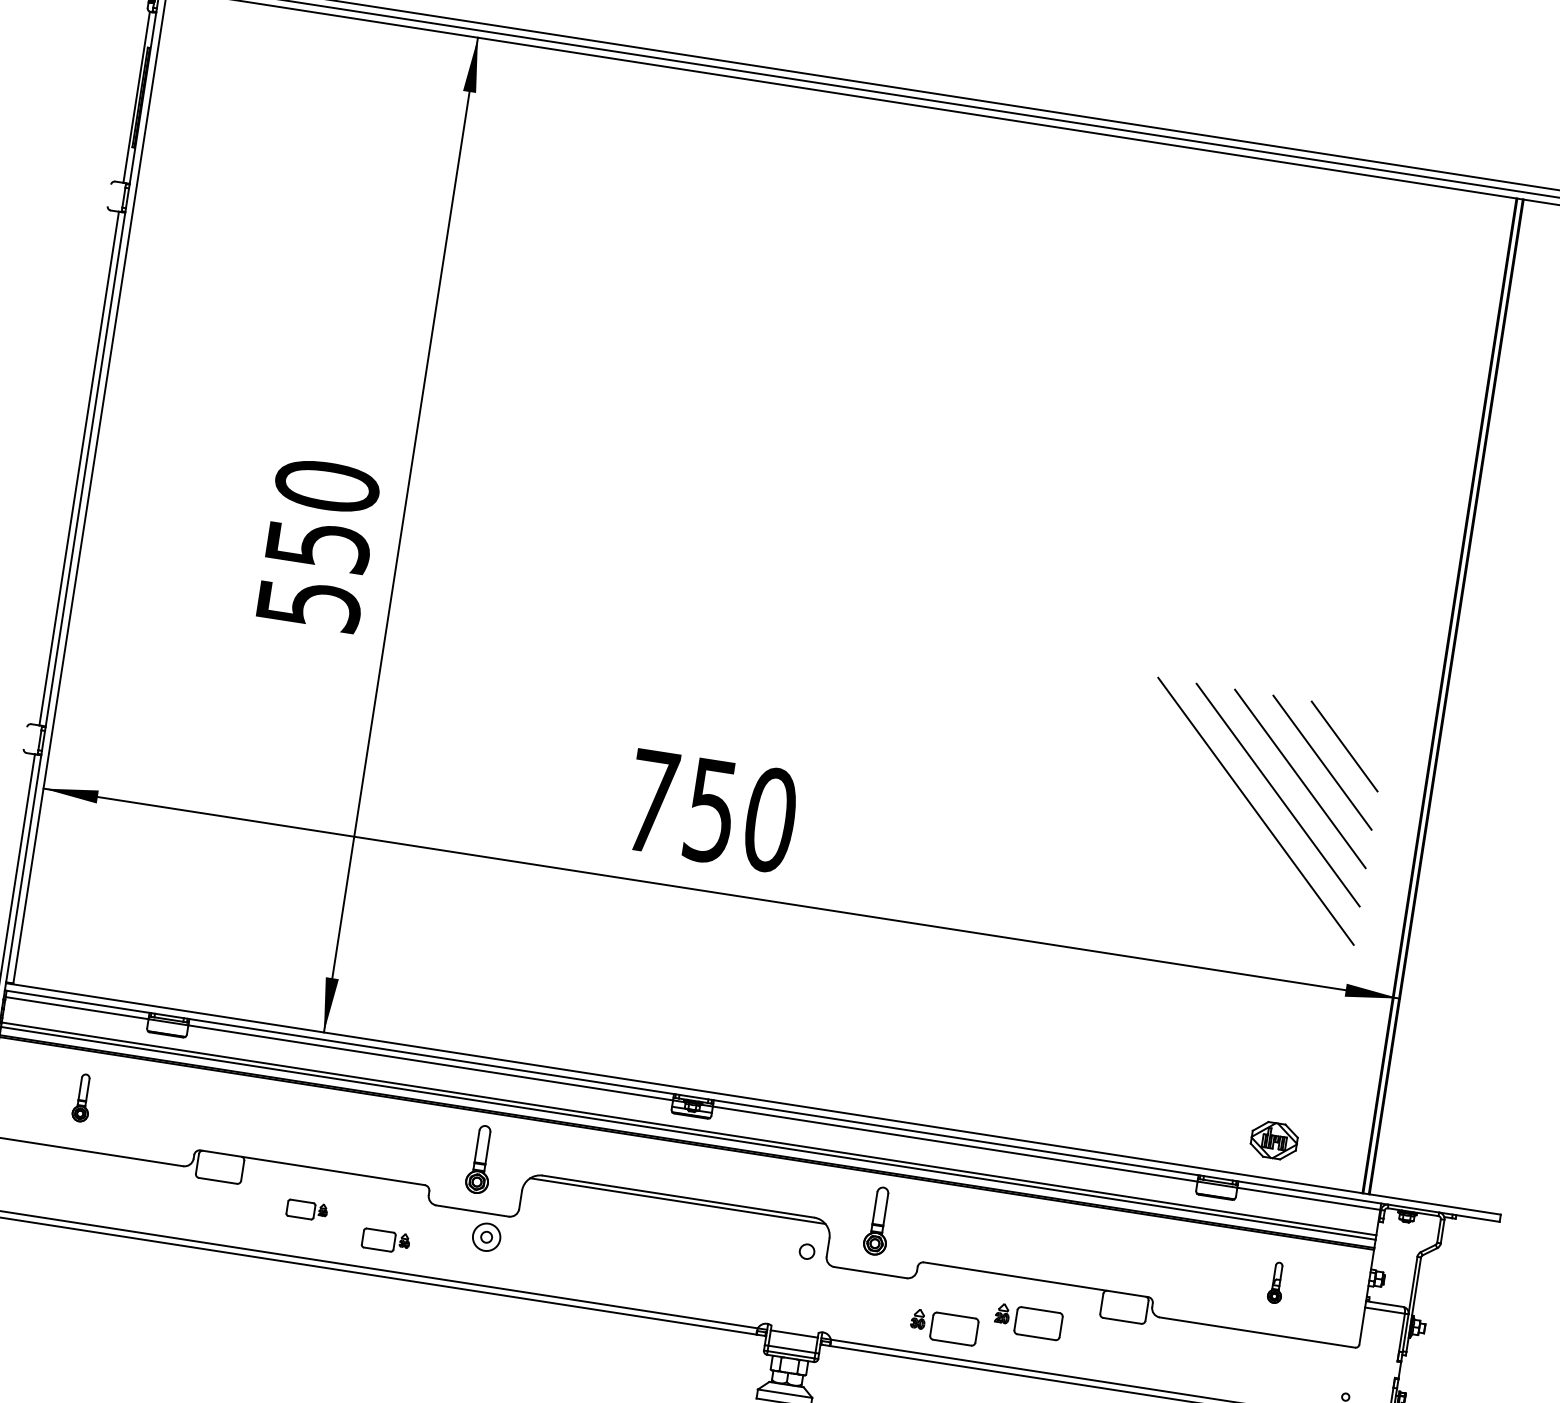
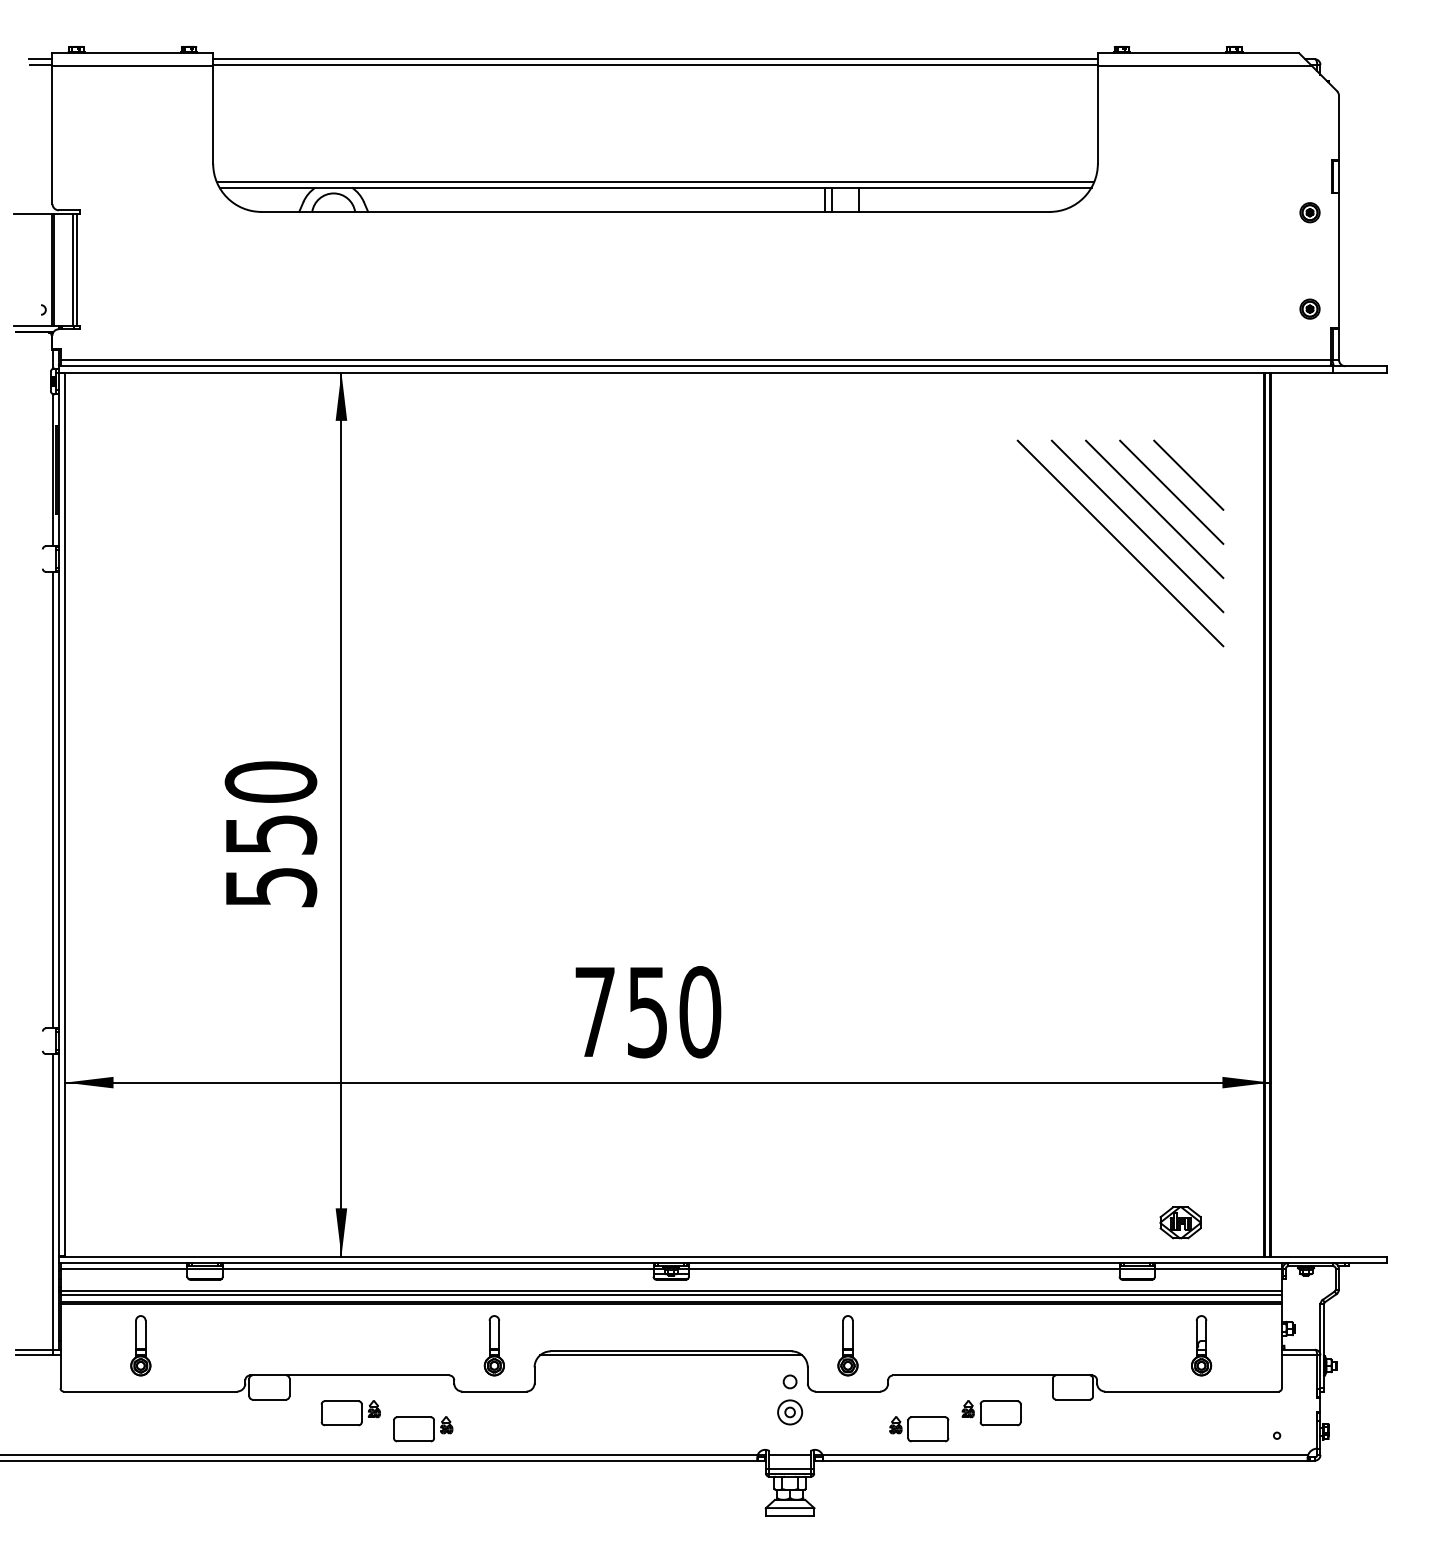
part: (1255, 811) -> (1120, 543), moved
part: (82, 1097) -> (140, 1345), size x1.43
part: (306, 1210) -> (350, 1413), size x1.67
part: (487, 1237) -> (790, 1412), moved
part: (386, 1241) -> (423, 1429), size x1.43
part: (1276, 1282) -> (1201, 1345), size x1.67

